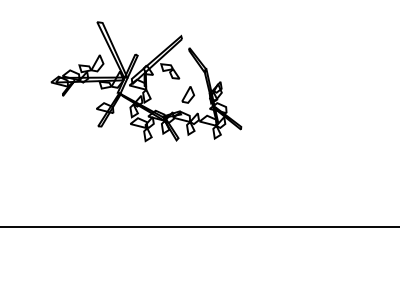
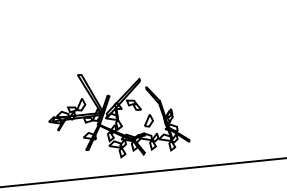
part: (146, 81) -> (117, 114), moved

